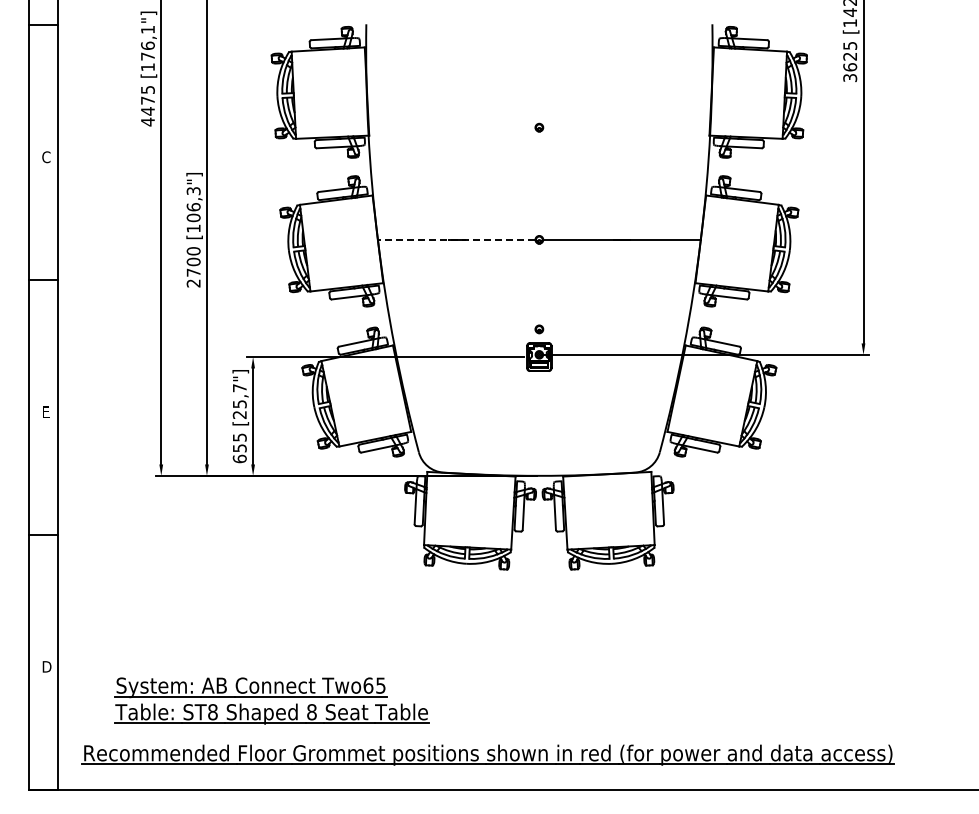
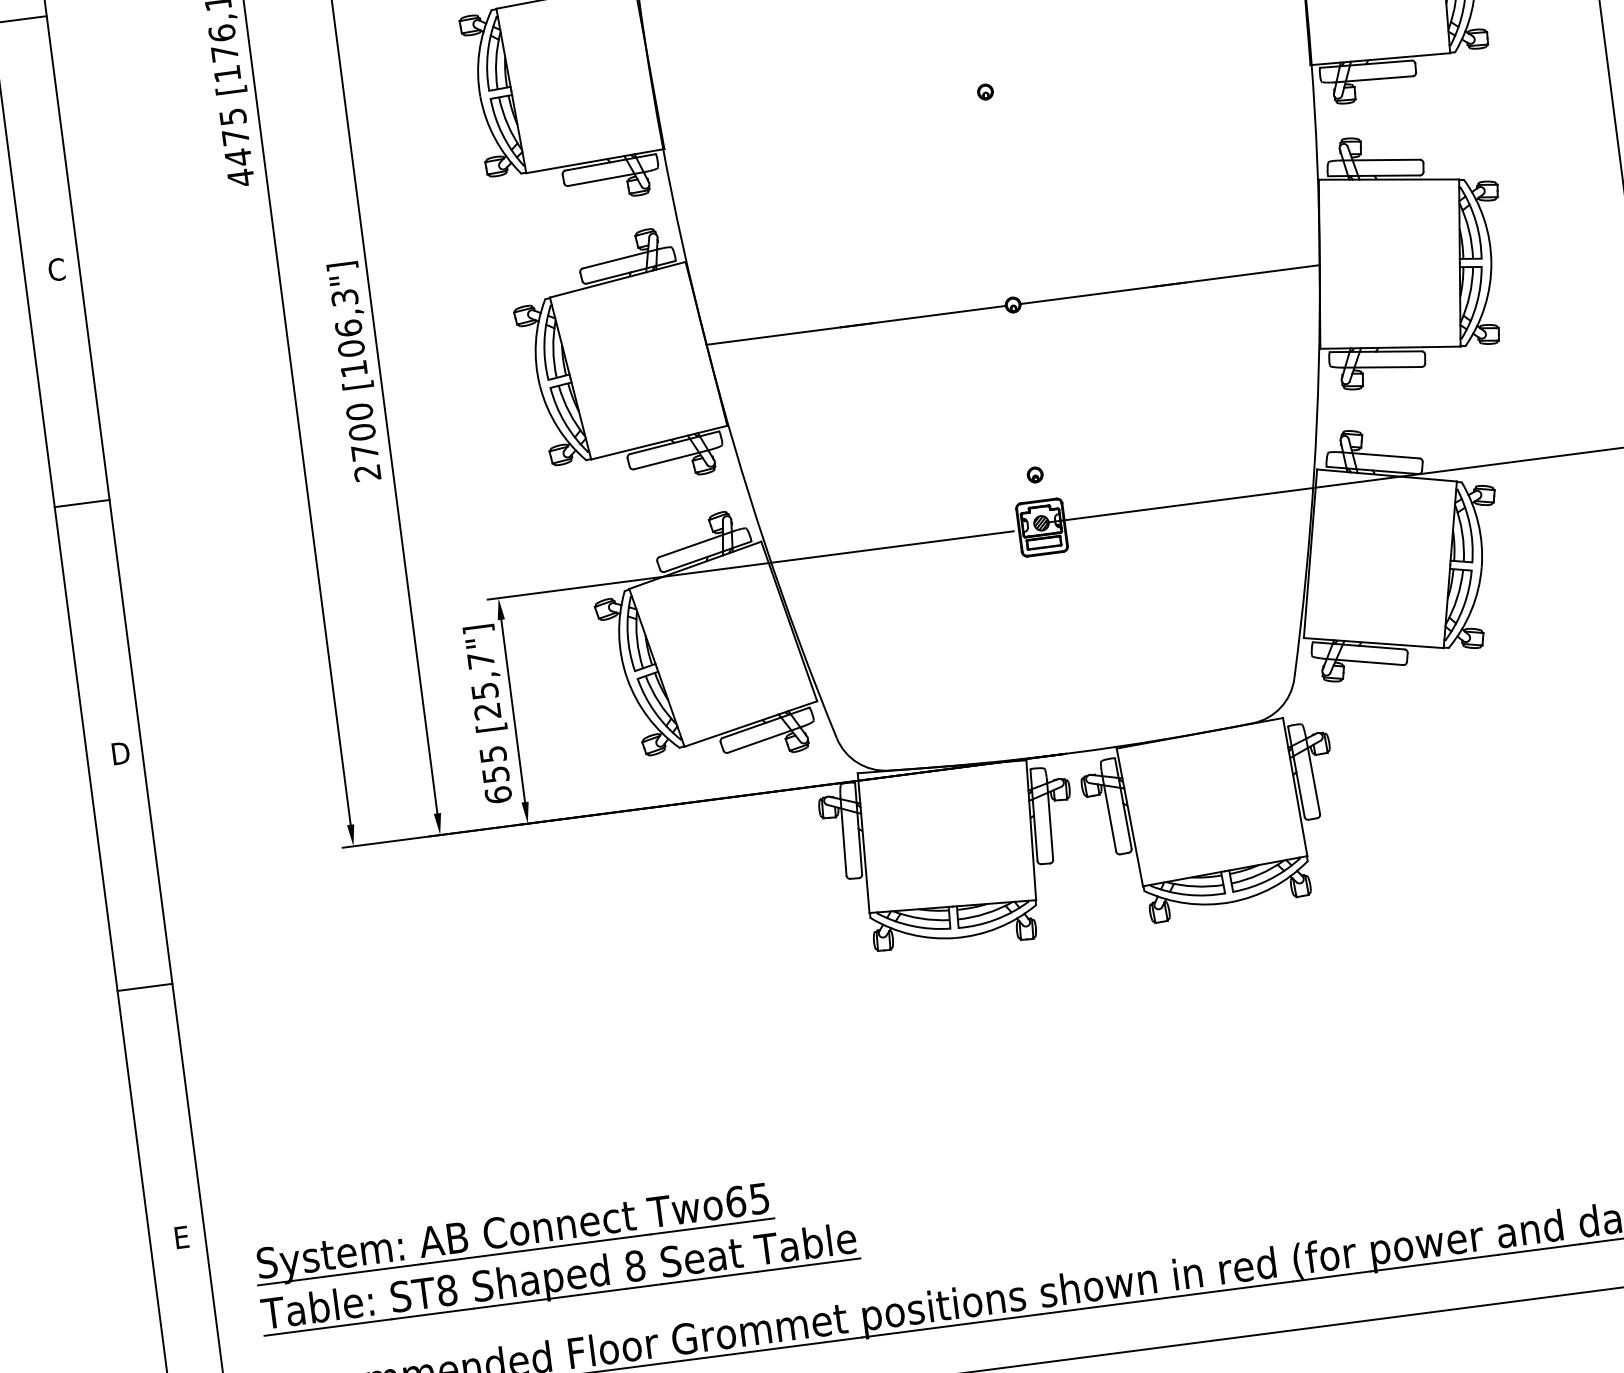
line: (456, 239) -> (855, 324), dashed -> solid
text: (46, 411) -> (119, 752), E -> D
text: (46, 666) -> (182, 1236), D -> E
part: (271, 700) -> (555, 1253), moved

